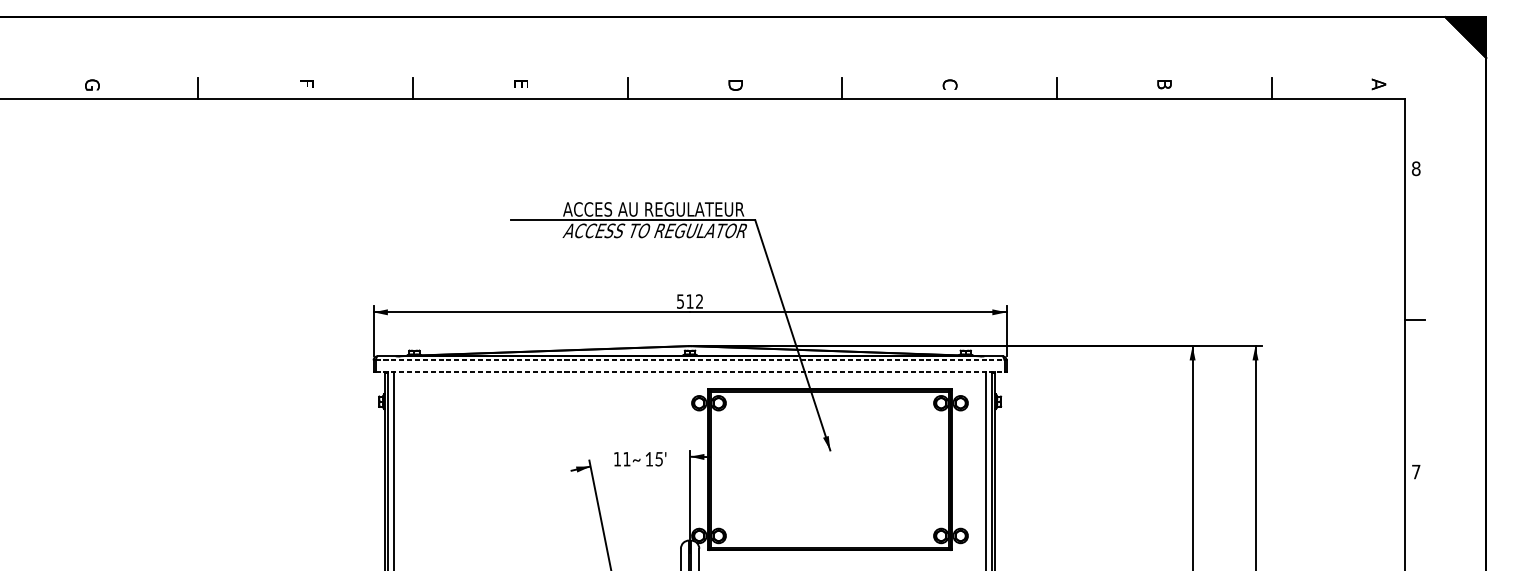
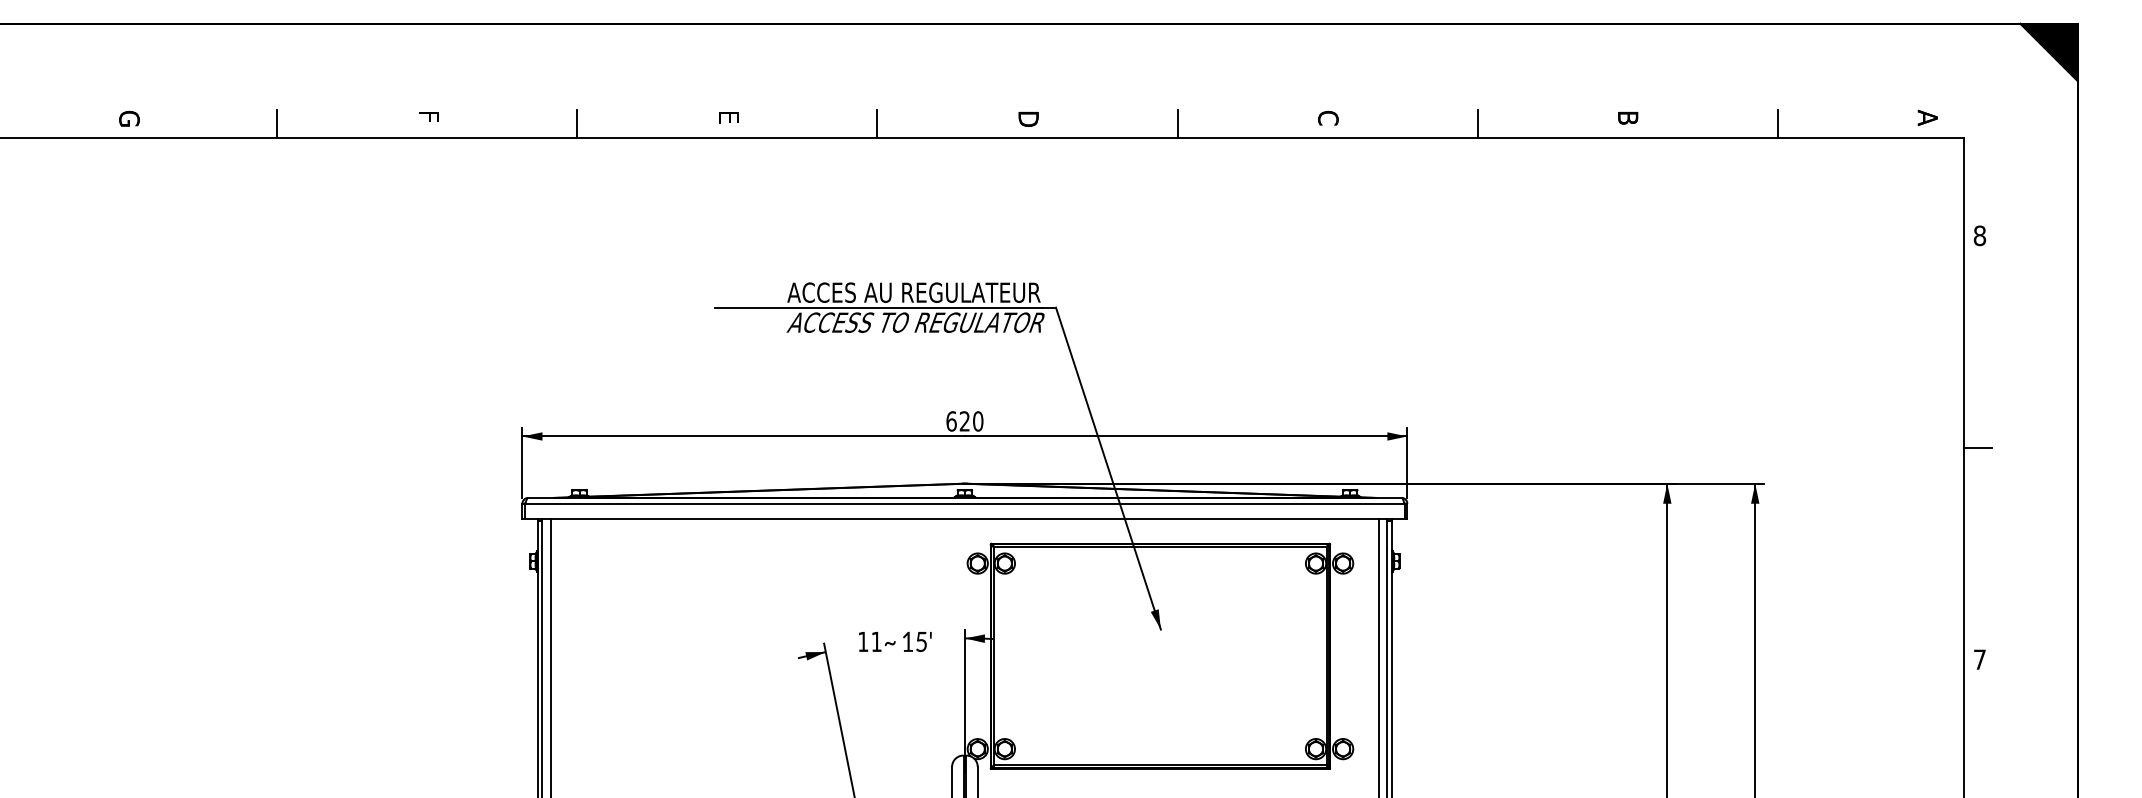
text: (689, 301) -> (964, 421), 512 -> 620
line: (689, 360) -> (964, 503), dashed -> solid
line: (689, 371) -> (964, 519), dashed -> solid

